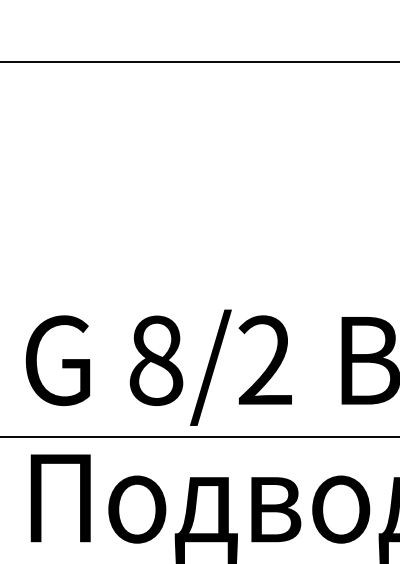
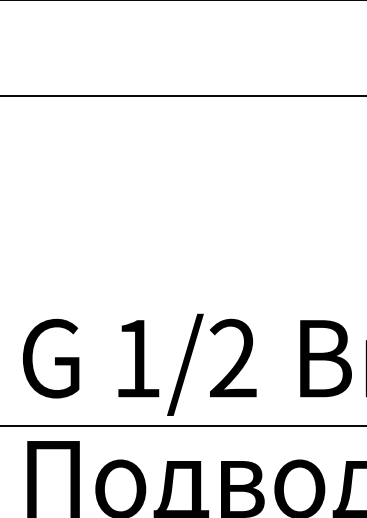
text: (156, 360) -> (137, 358), 8/2 -> 1/2

